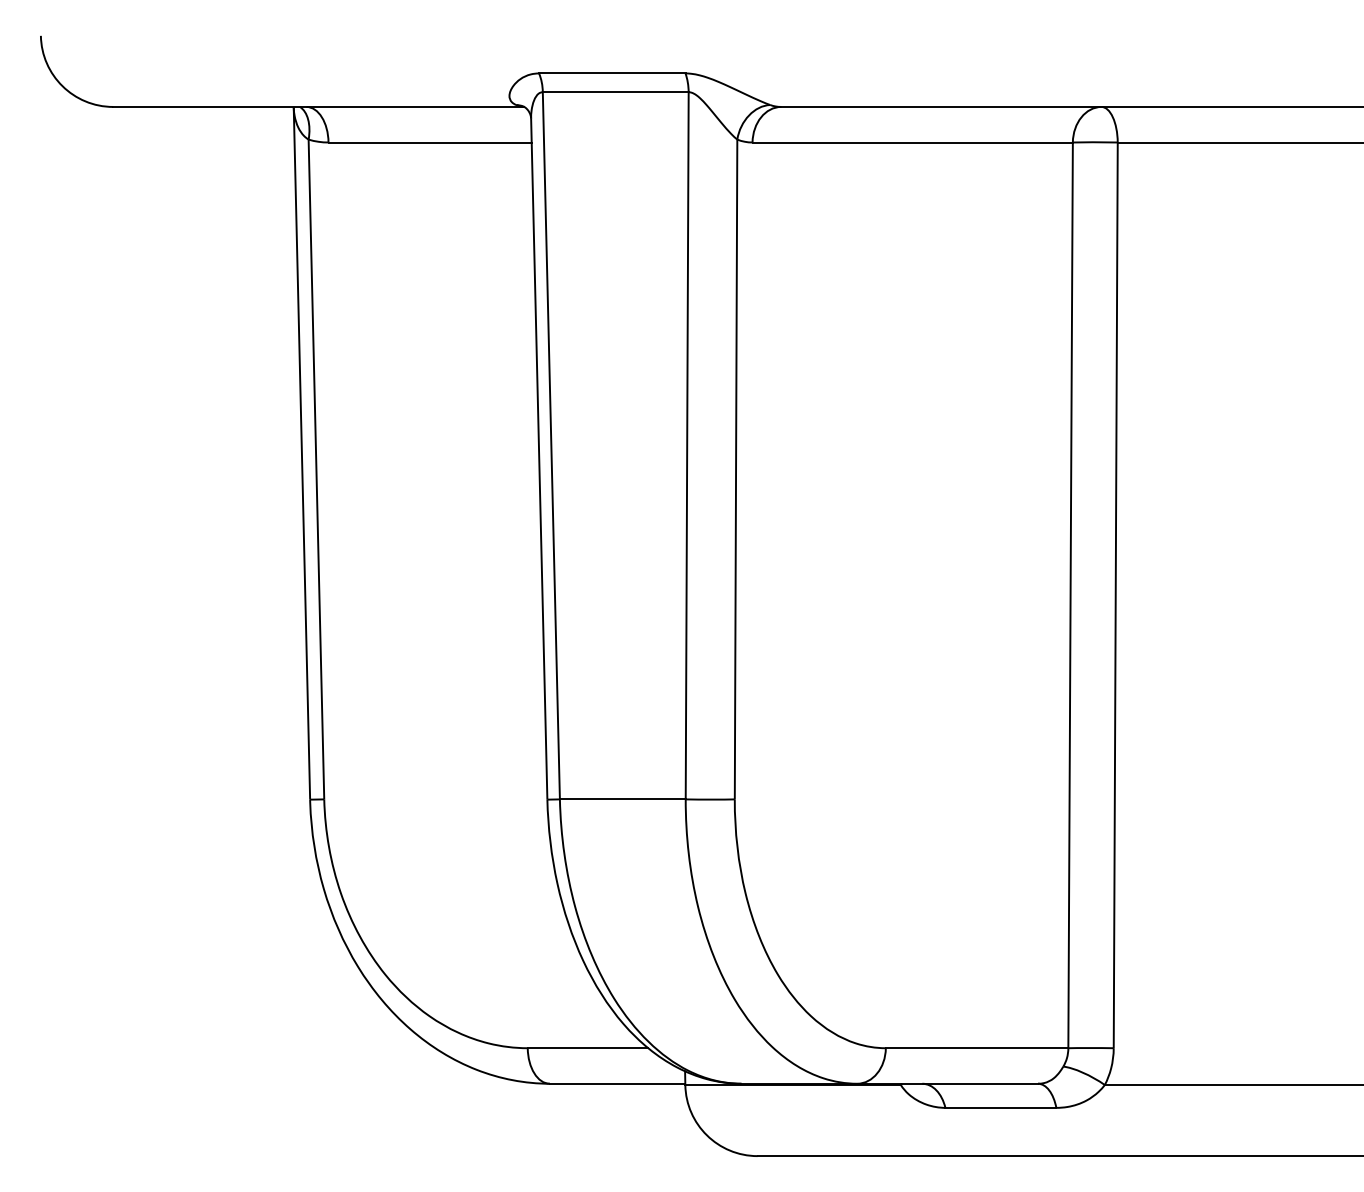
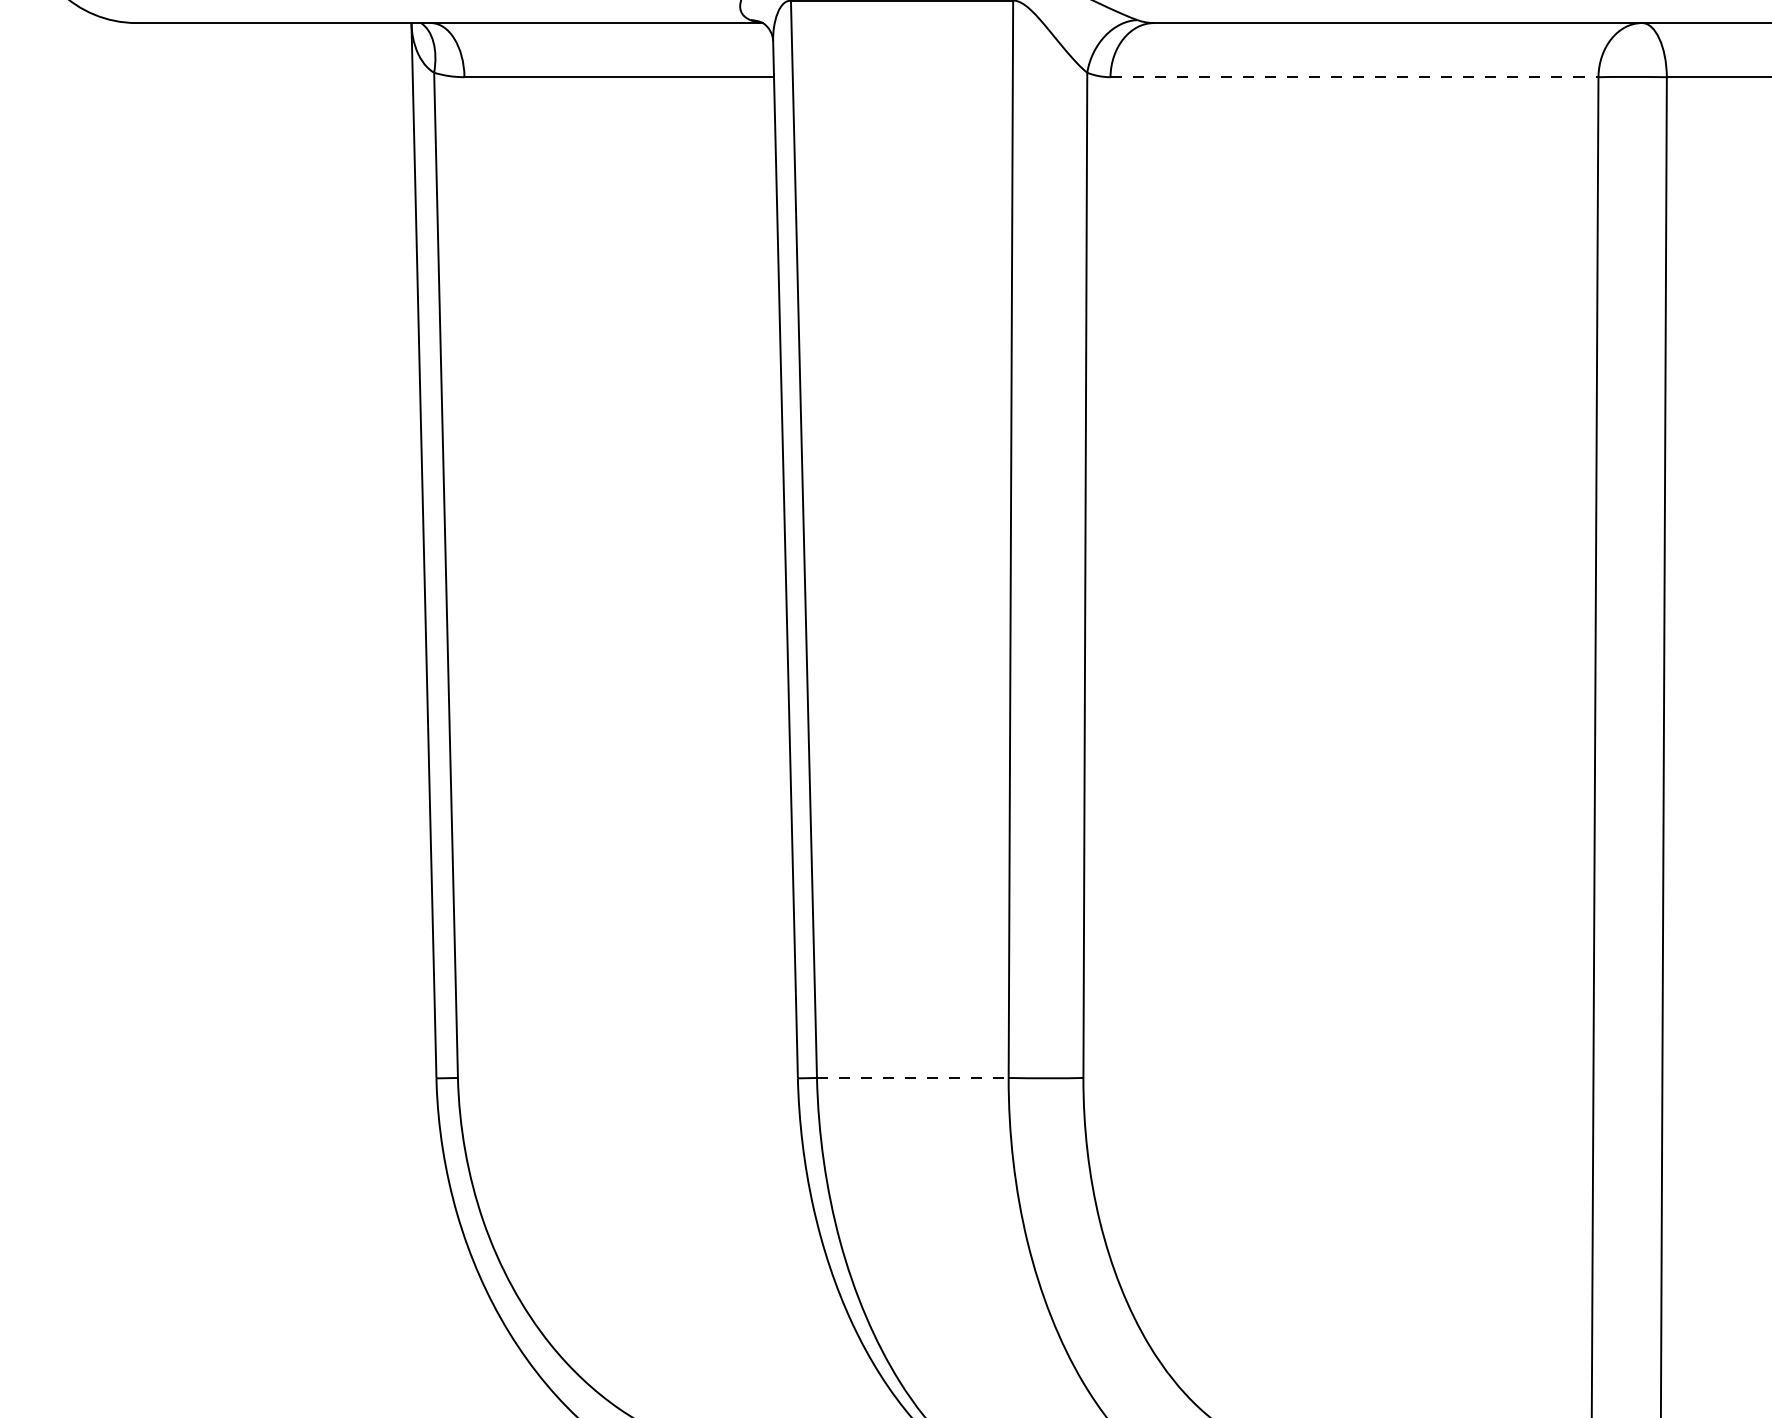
line: (913, 142) -> (1355, 77), solid -> dashed
line: (622, 799) -> (912, 1078), solid -> dashed

